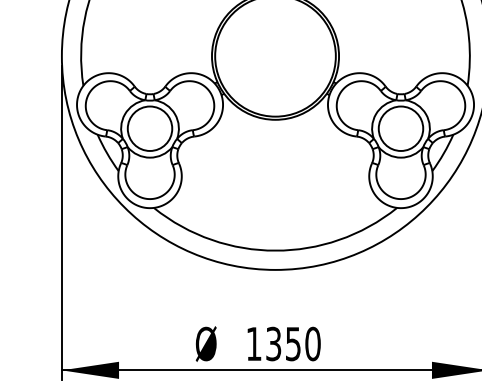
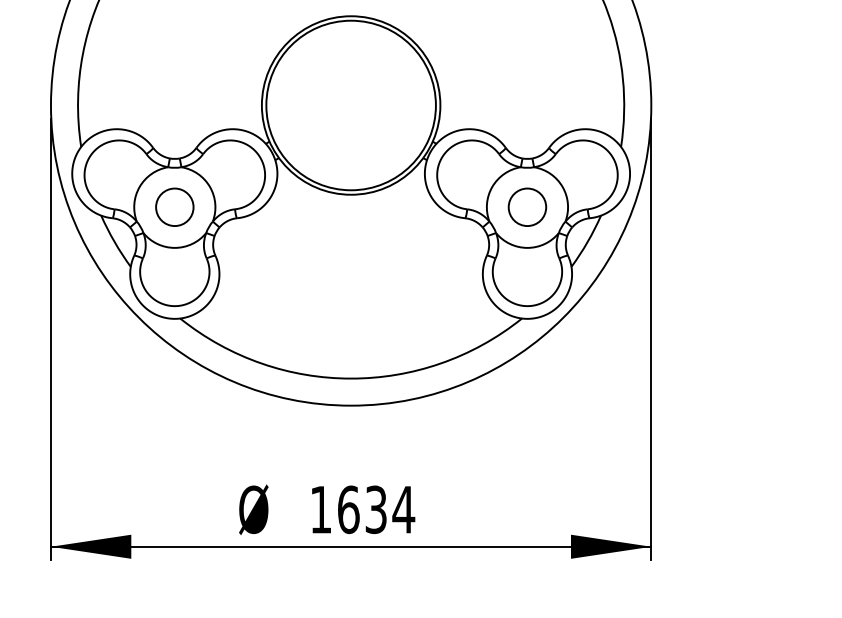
circle: (149, 128) -> (174, 207), size x0.6
circle: (401, 128) -> (527, 207), size x0.6
text: (293, 343) -> (376, 509), 1350 -> 1634

